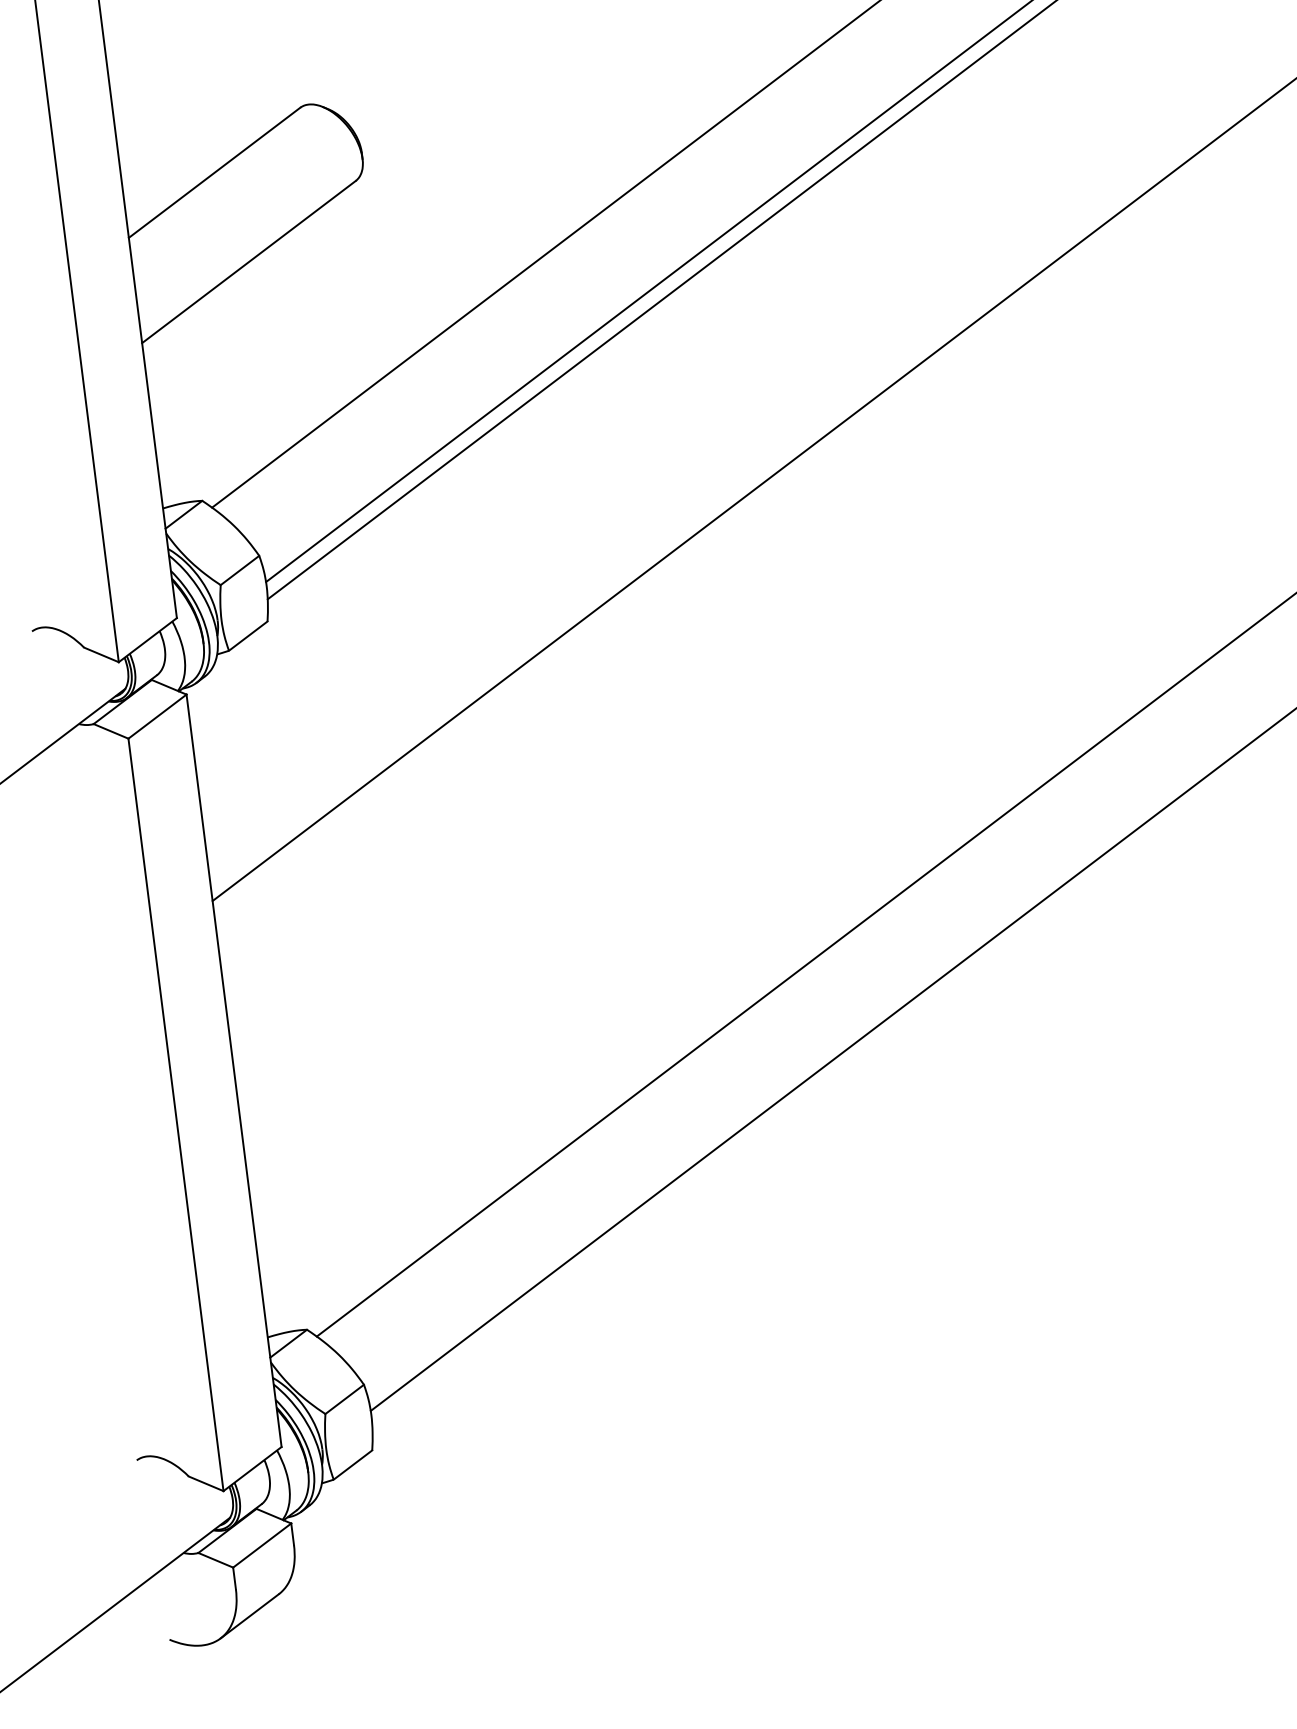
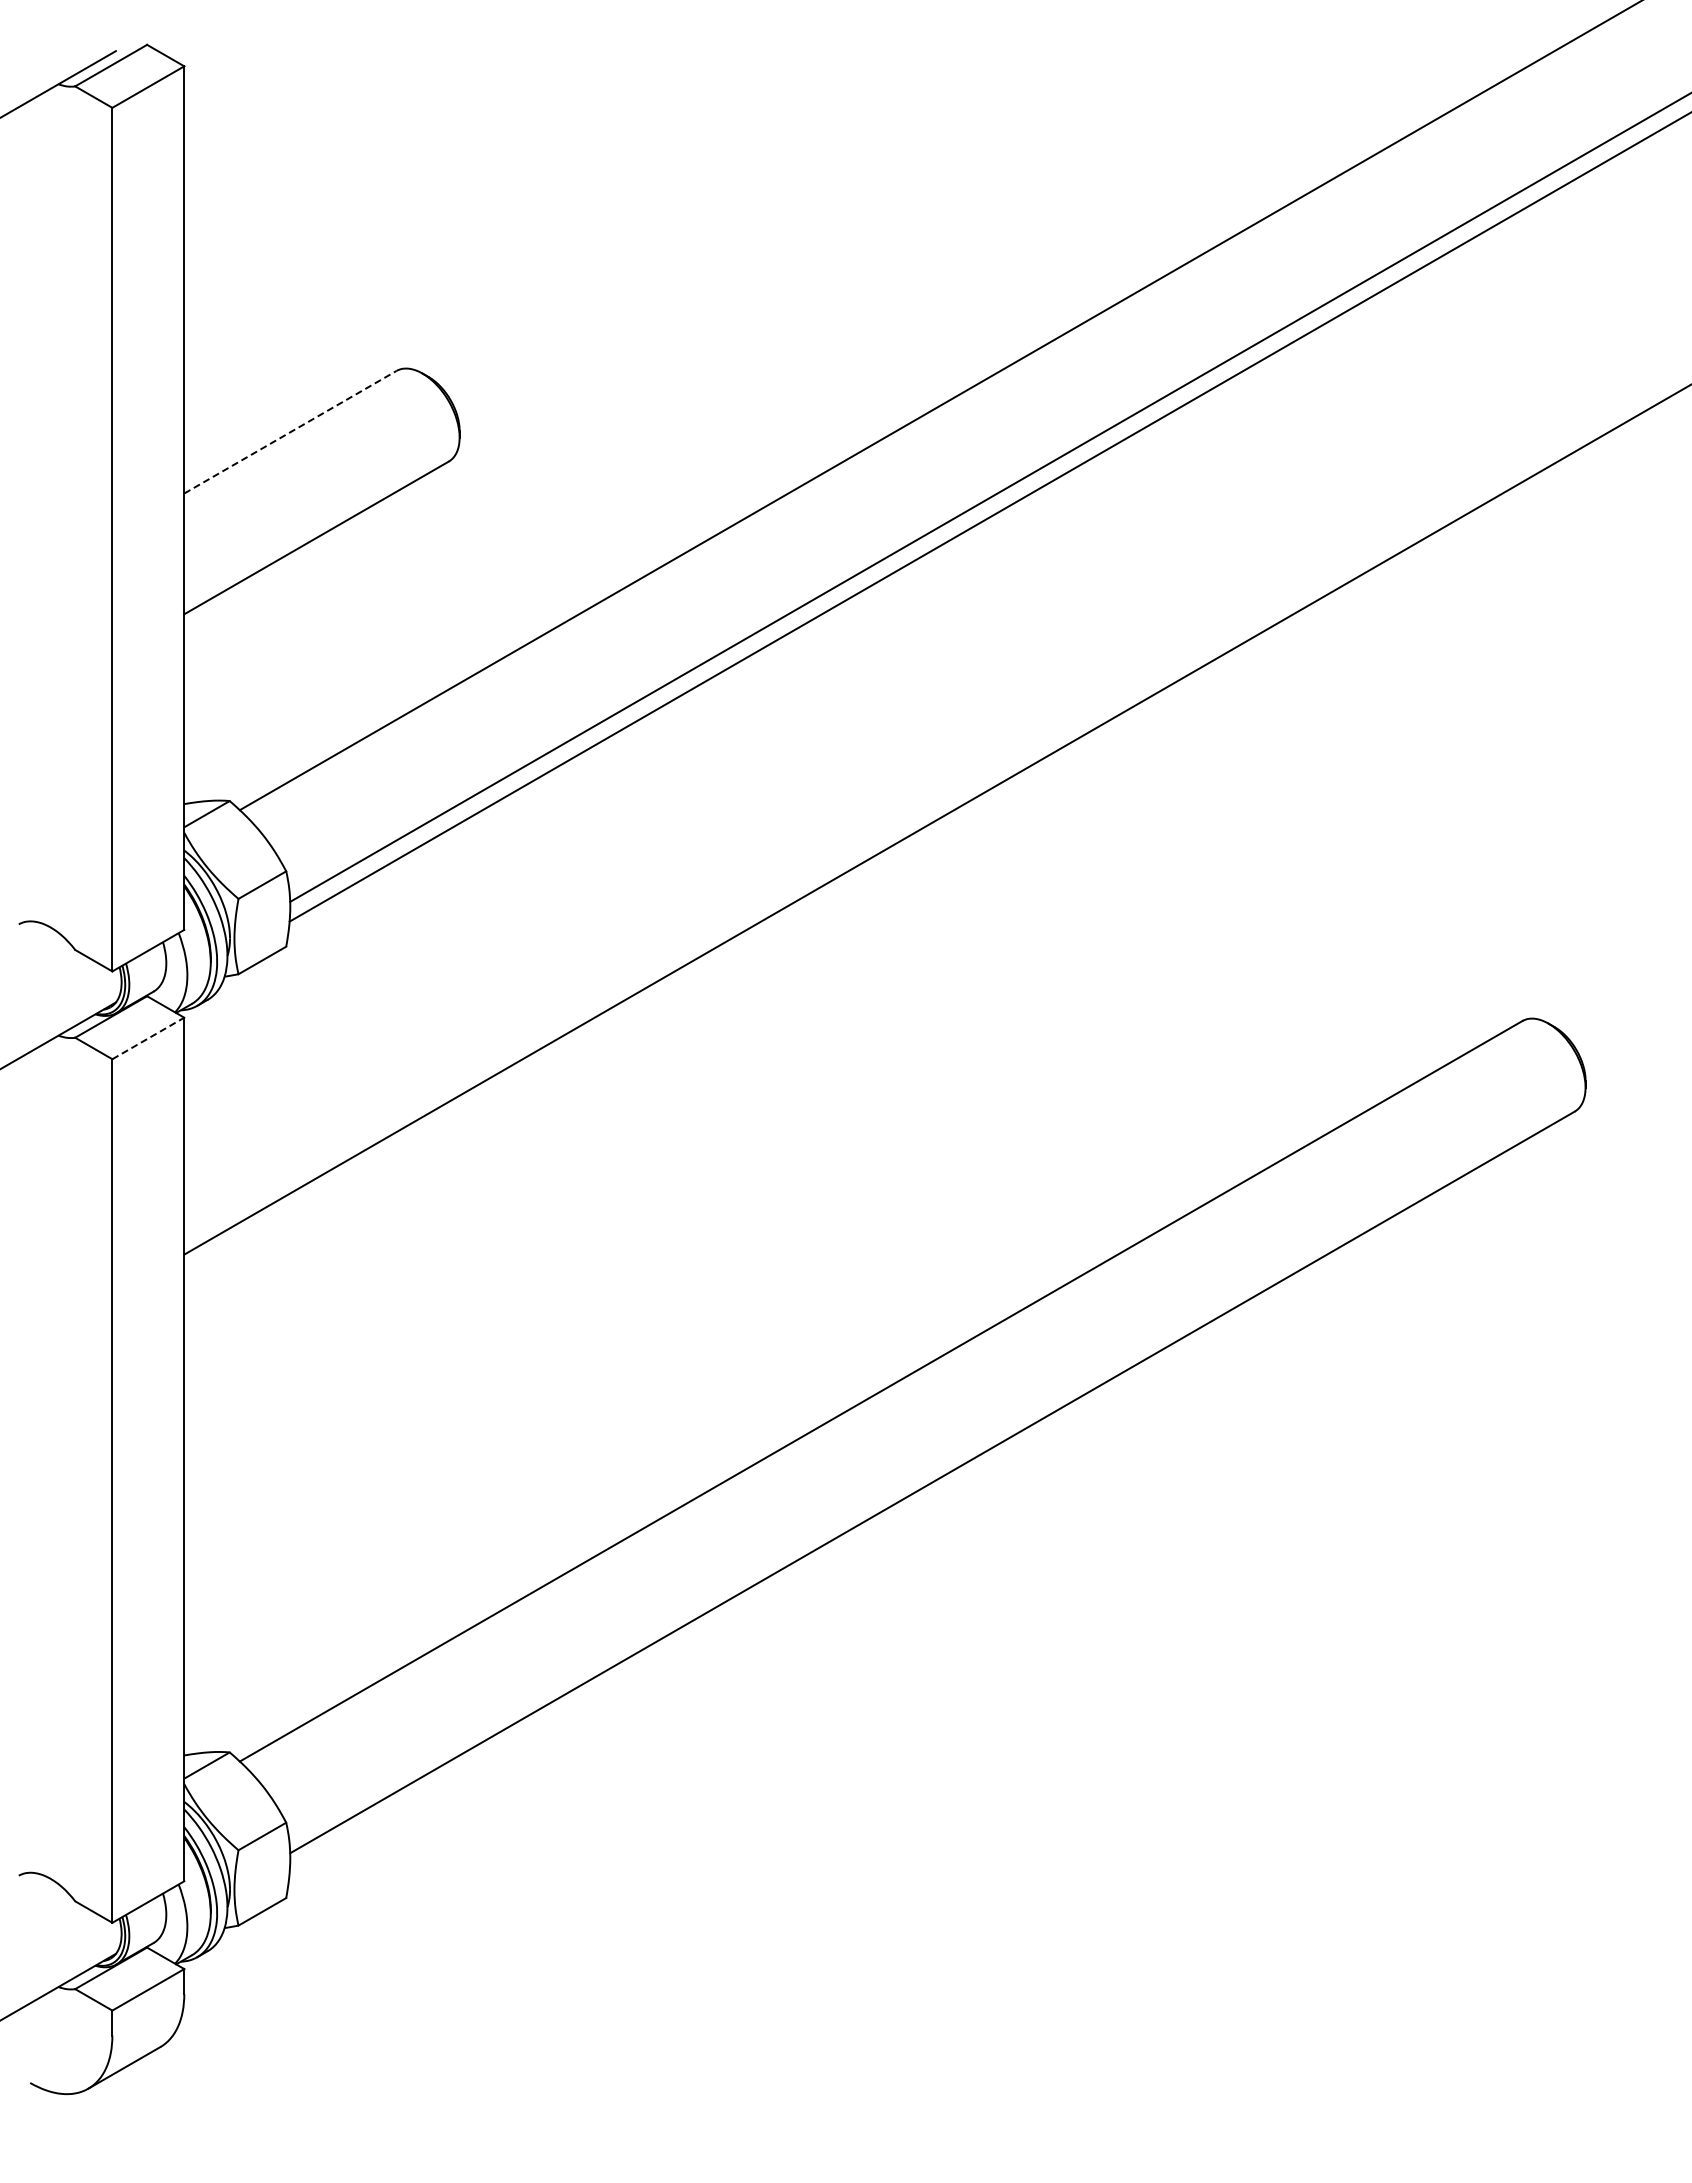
line: (214, 173) -> (290, 432), solid -> dashed
line: (157, 716) -> (148, 1038), solid -> dashed

